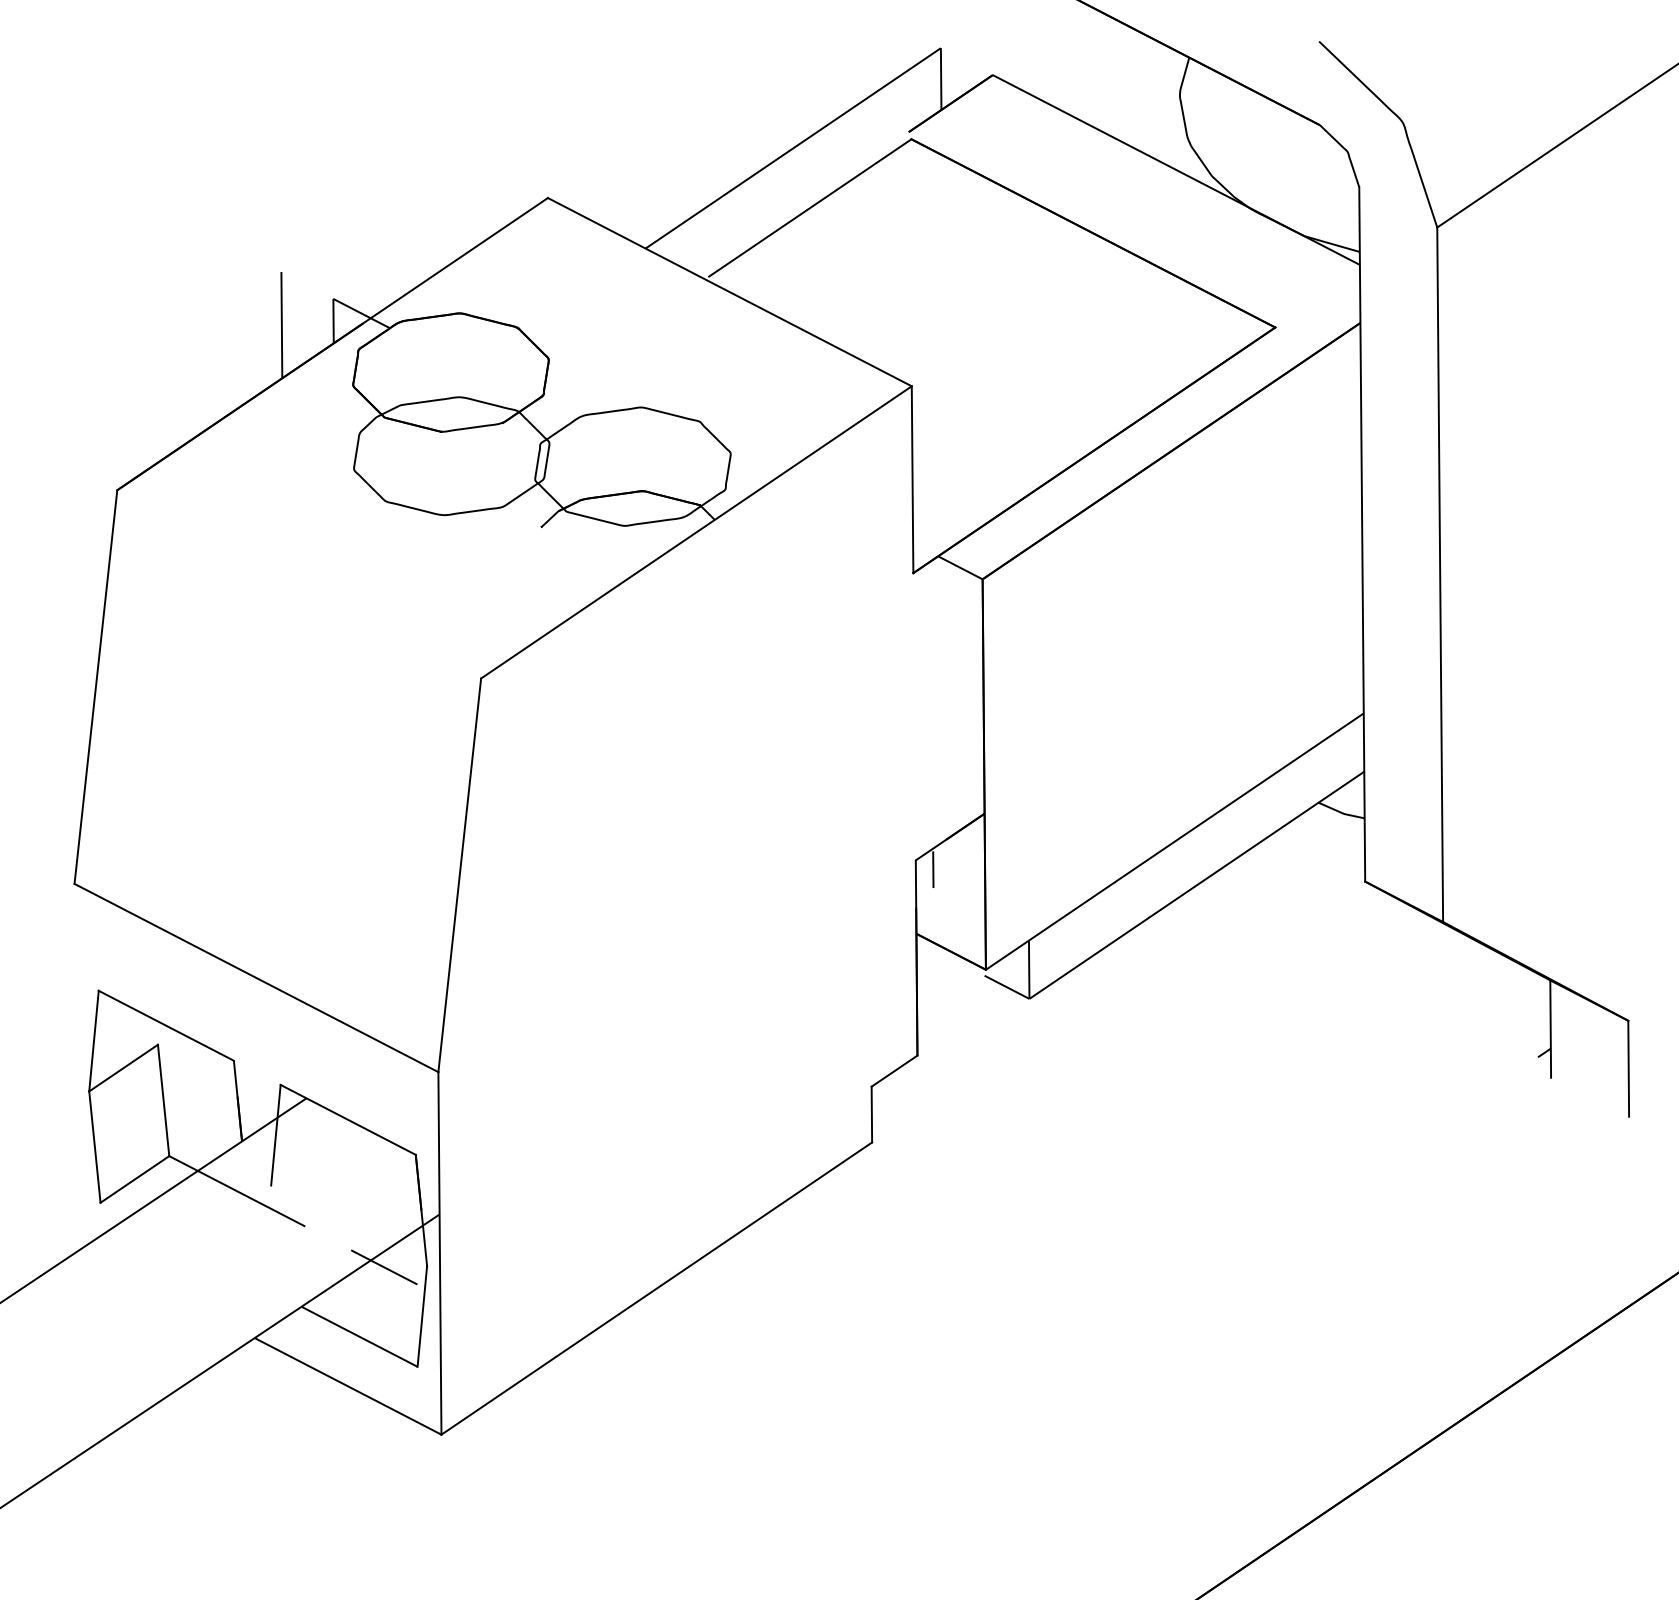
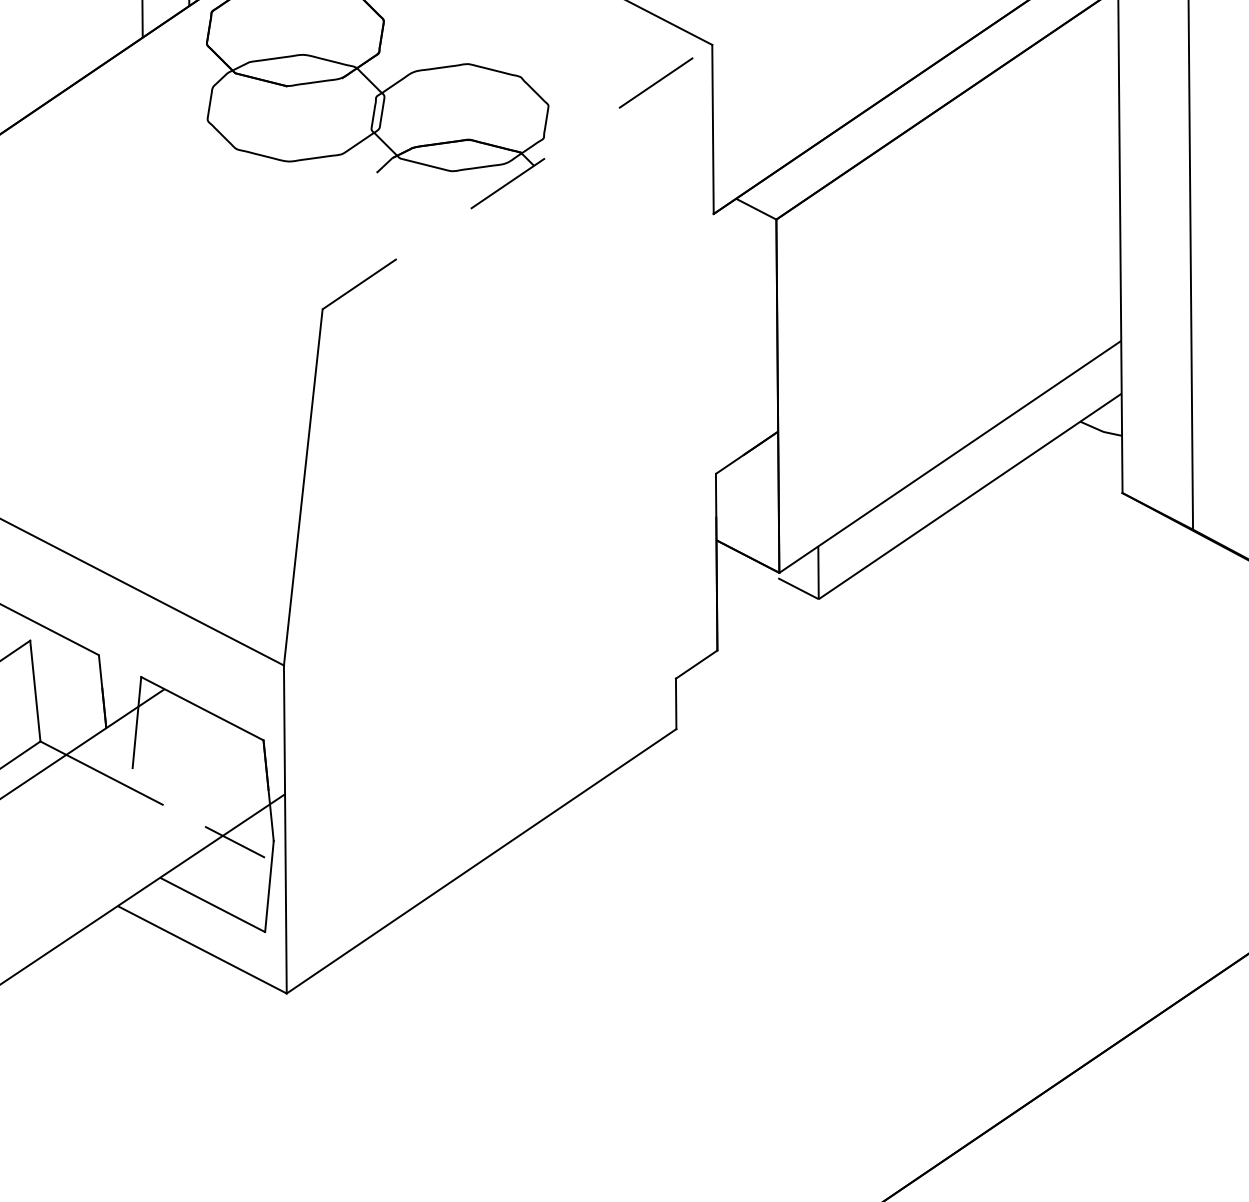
line: (696, 532) -> (517, 177), solid -> dashed
line: (933, 869) -> (731, 482), removed

